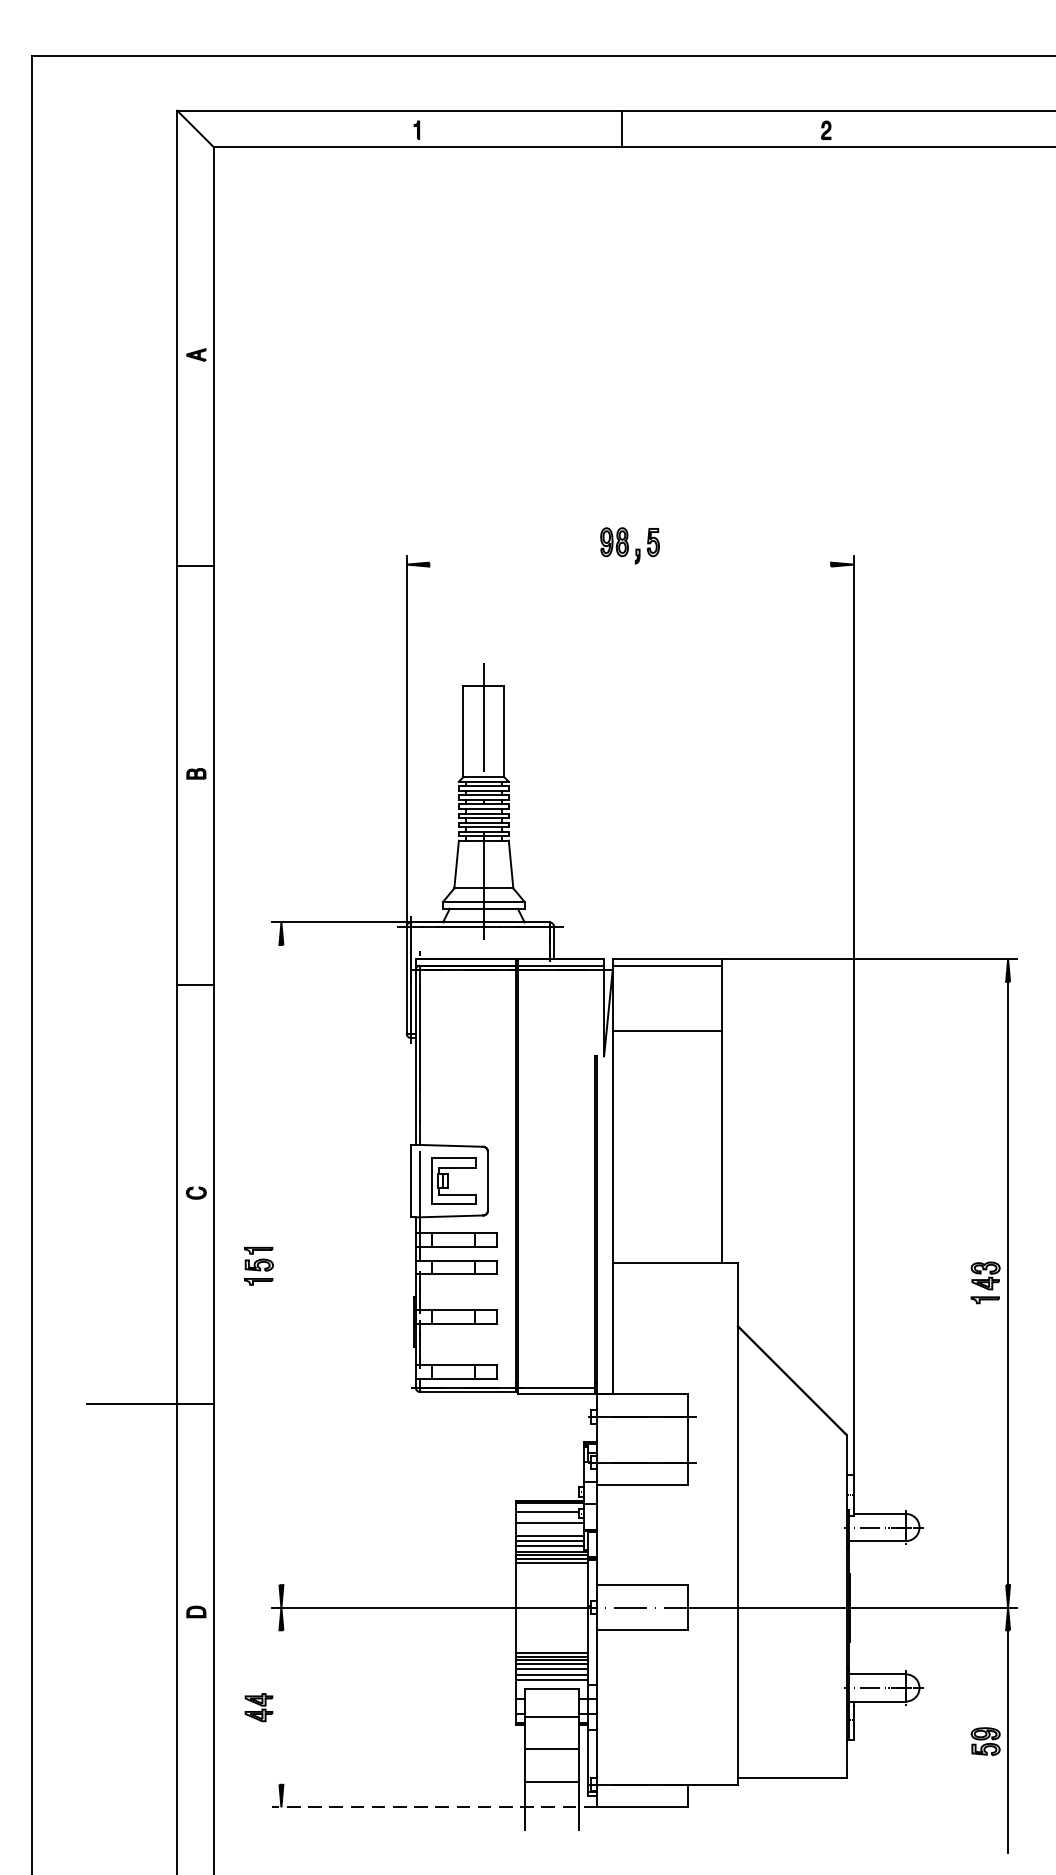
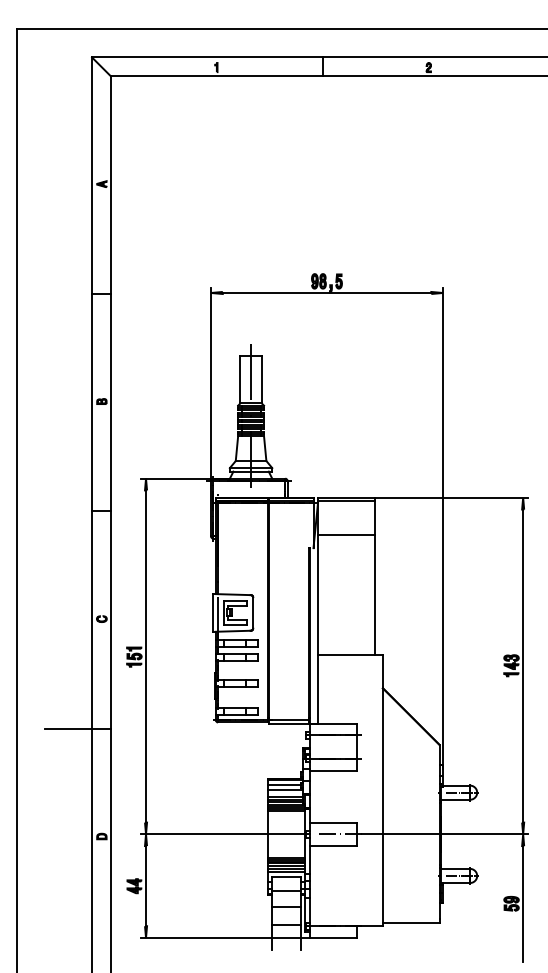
line: (629, 563) -> (326, 292), added
line: (282, 1265) -> (146, 656), added
line: (282, 1708) -> (146, 886), added
line: (434, 1806) -> (225, 937), dashed -> solid

